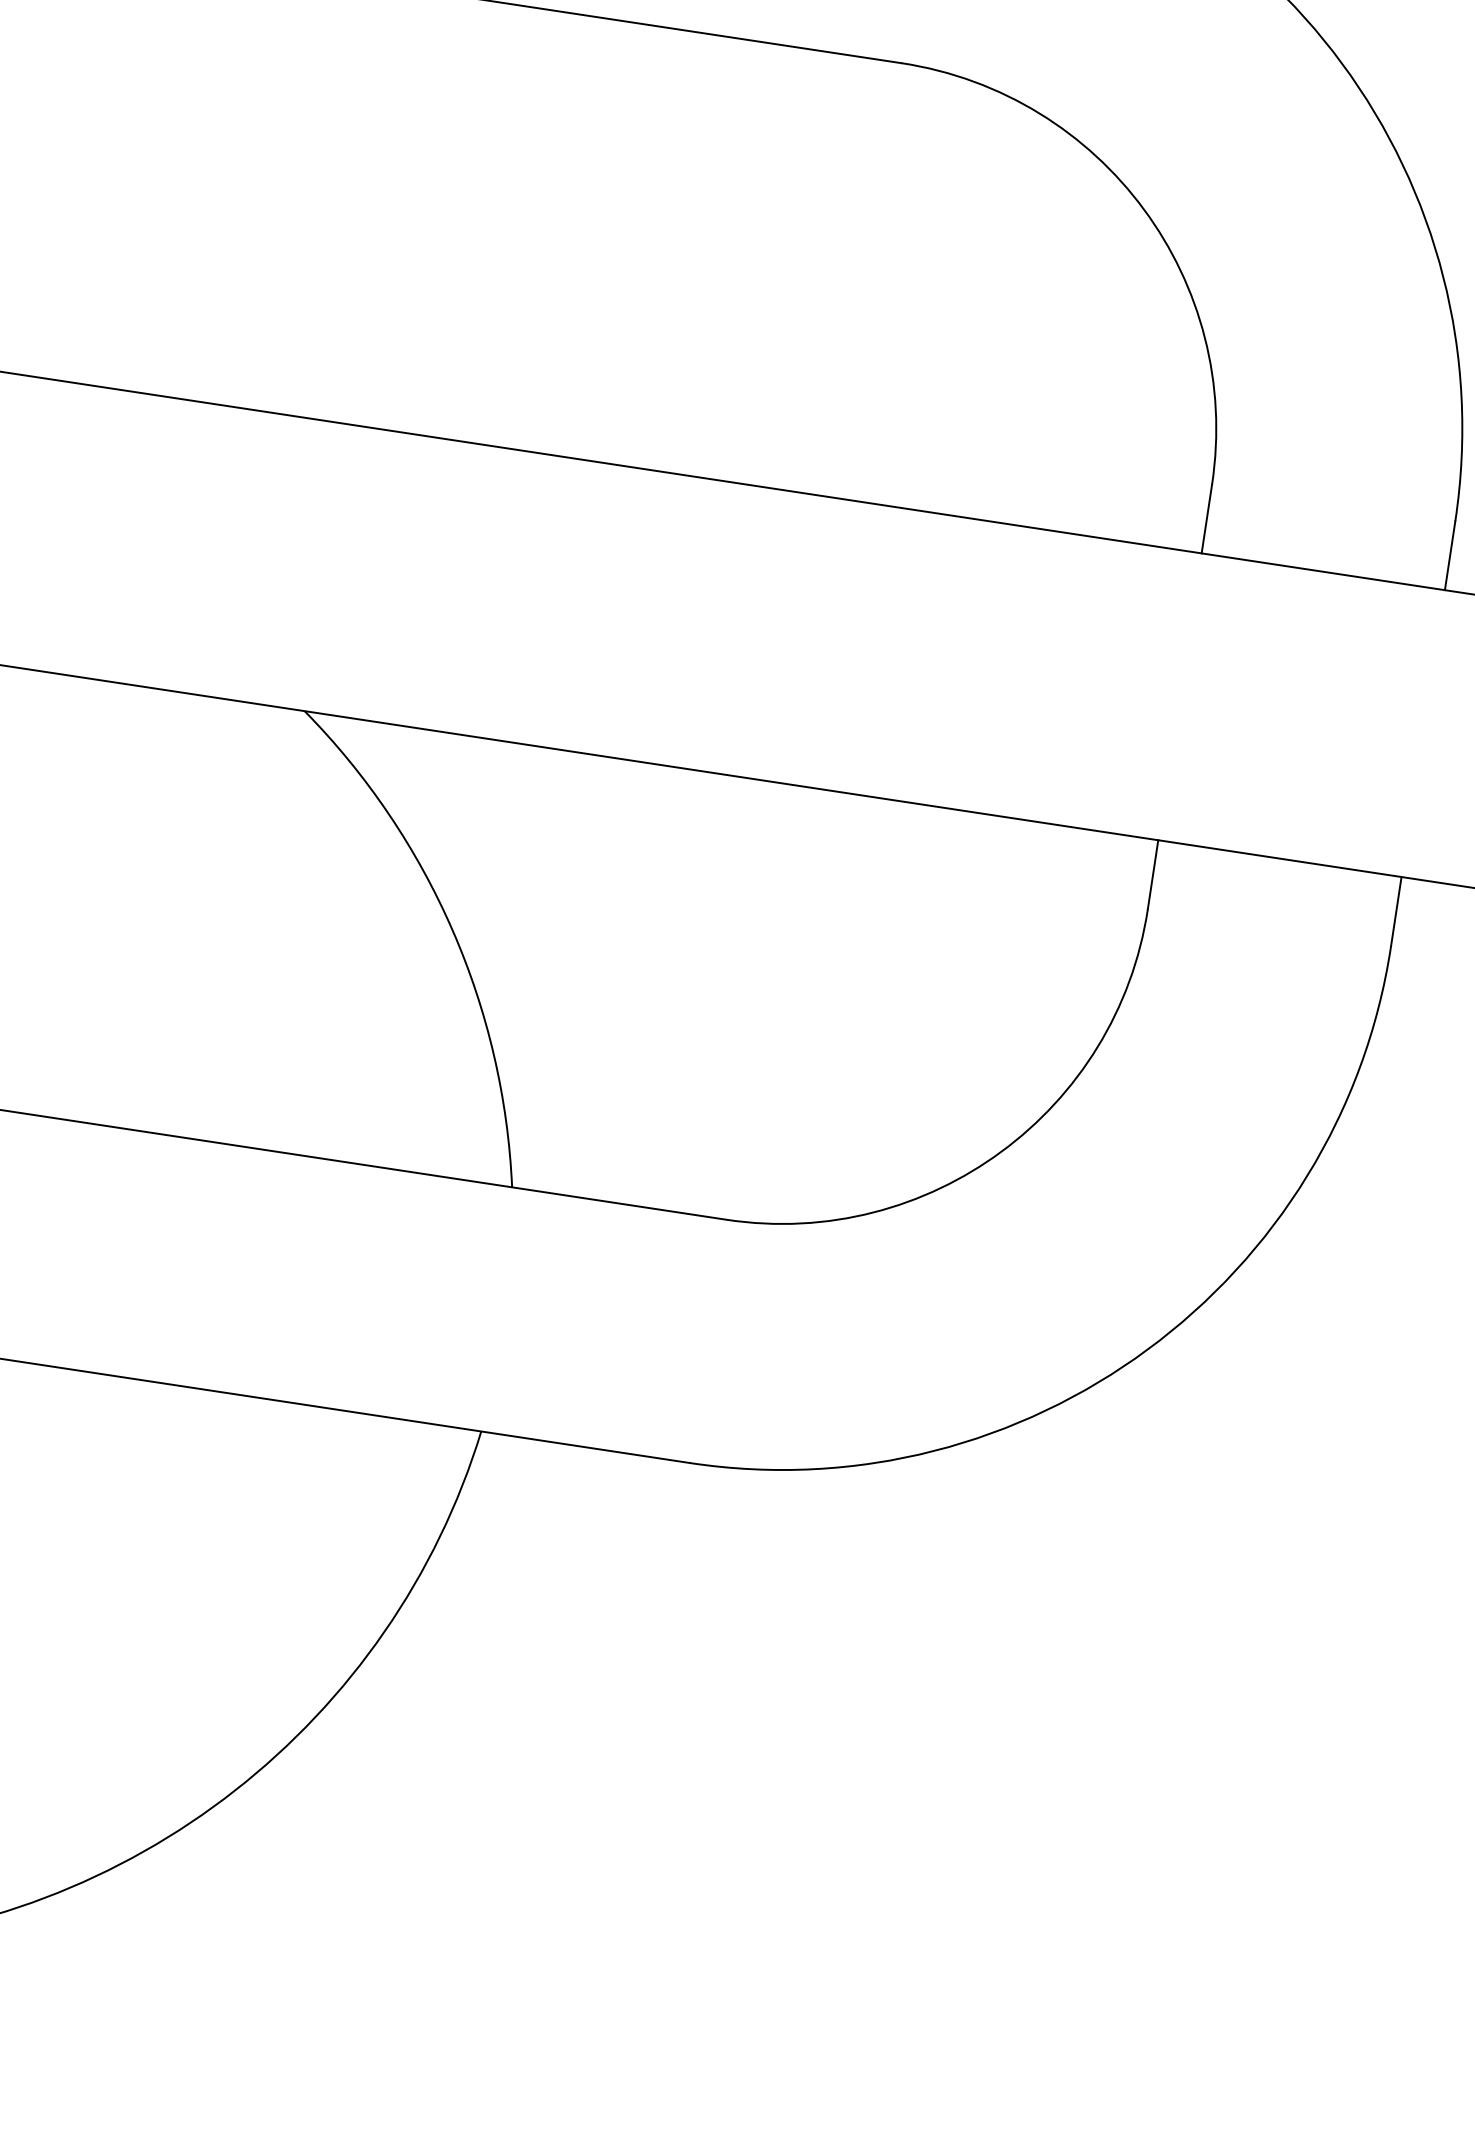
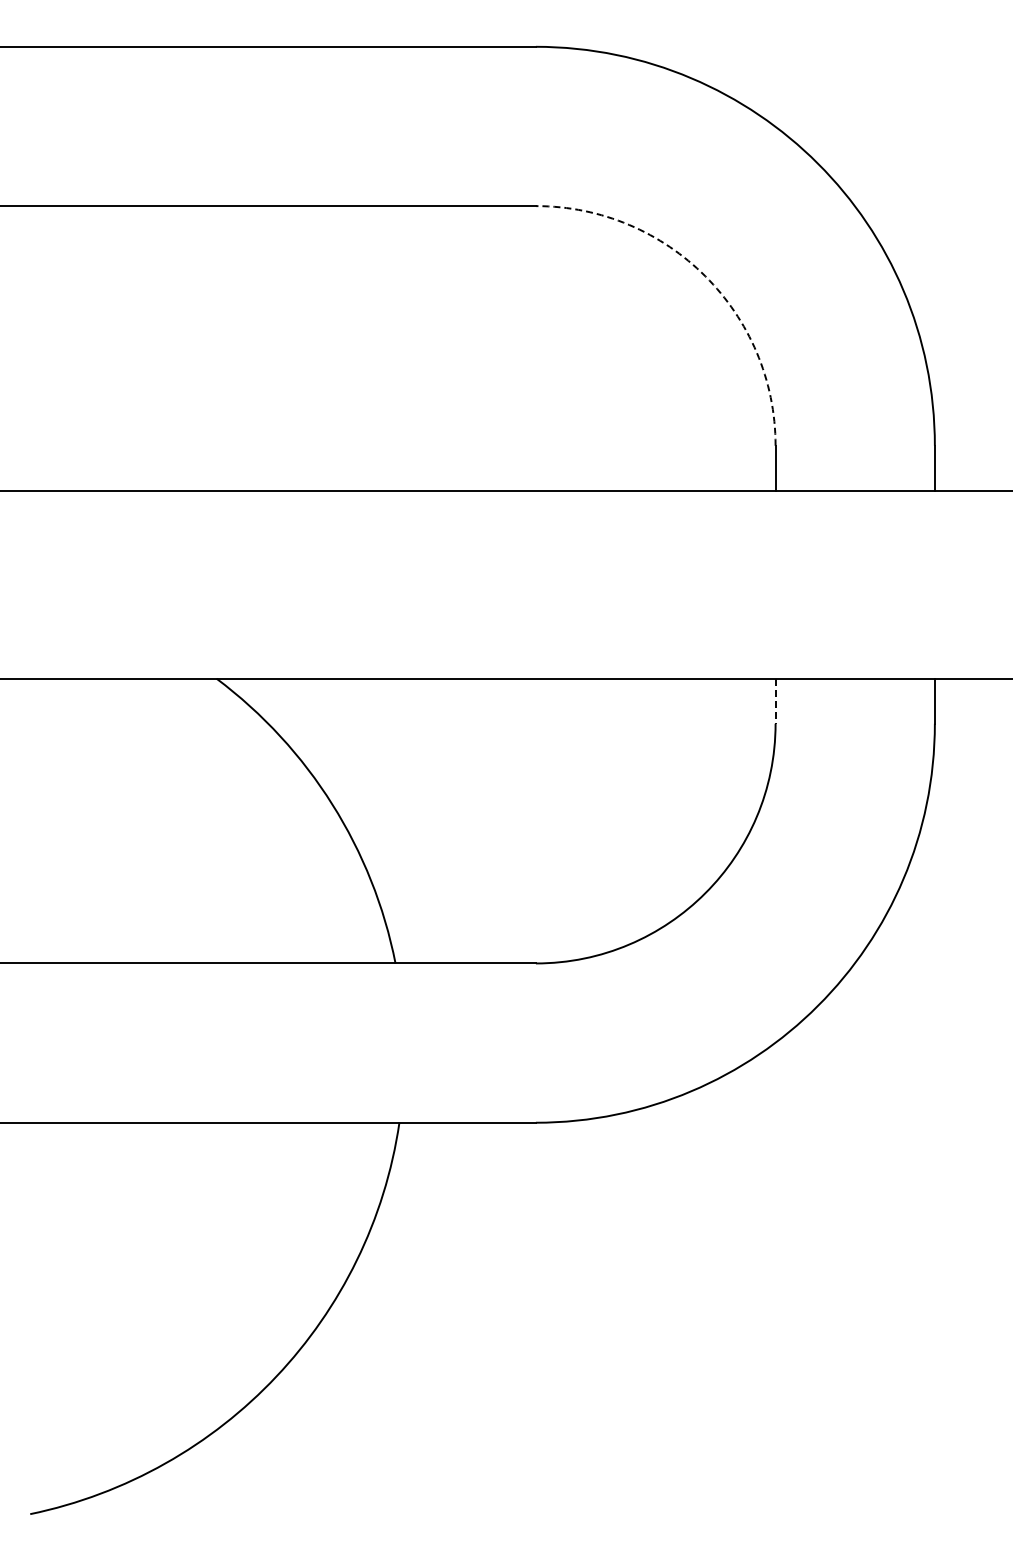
arc: (1144, 209) -> (705, 276), solid -> dashed
line: (1152, 875) -> (775, 701), solid -> dashed

